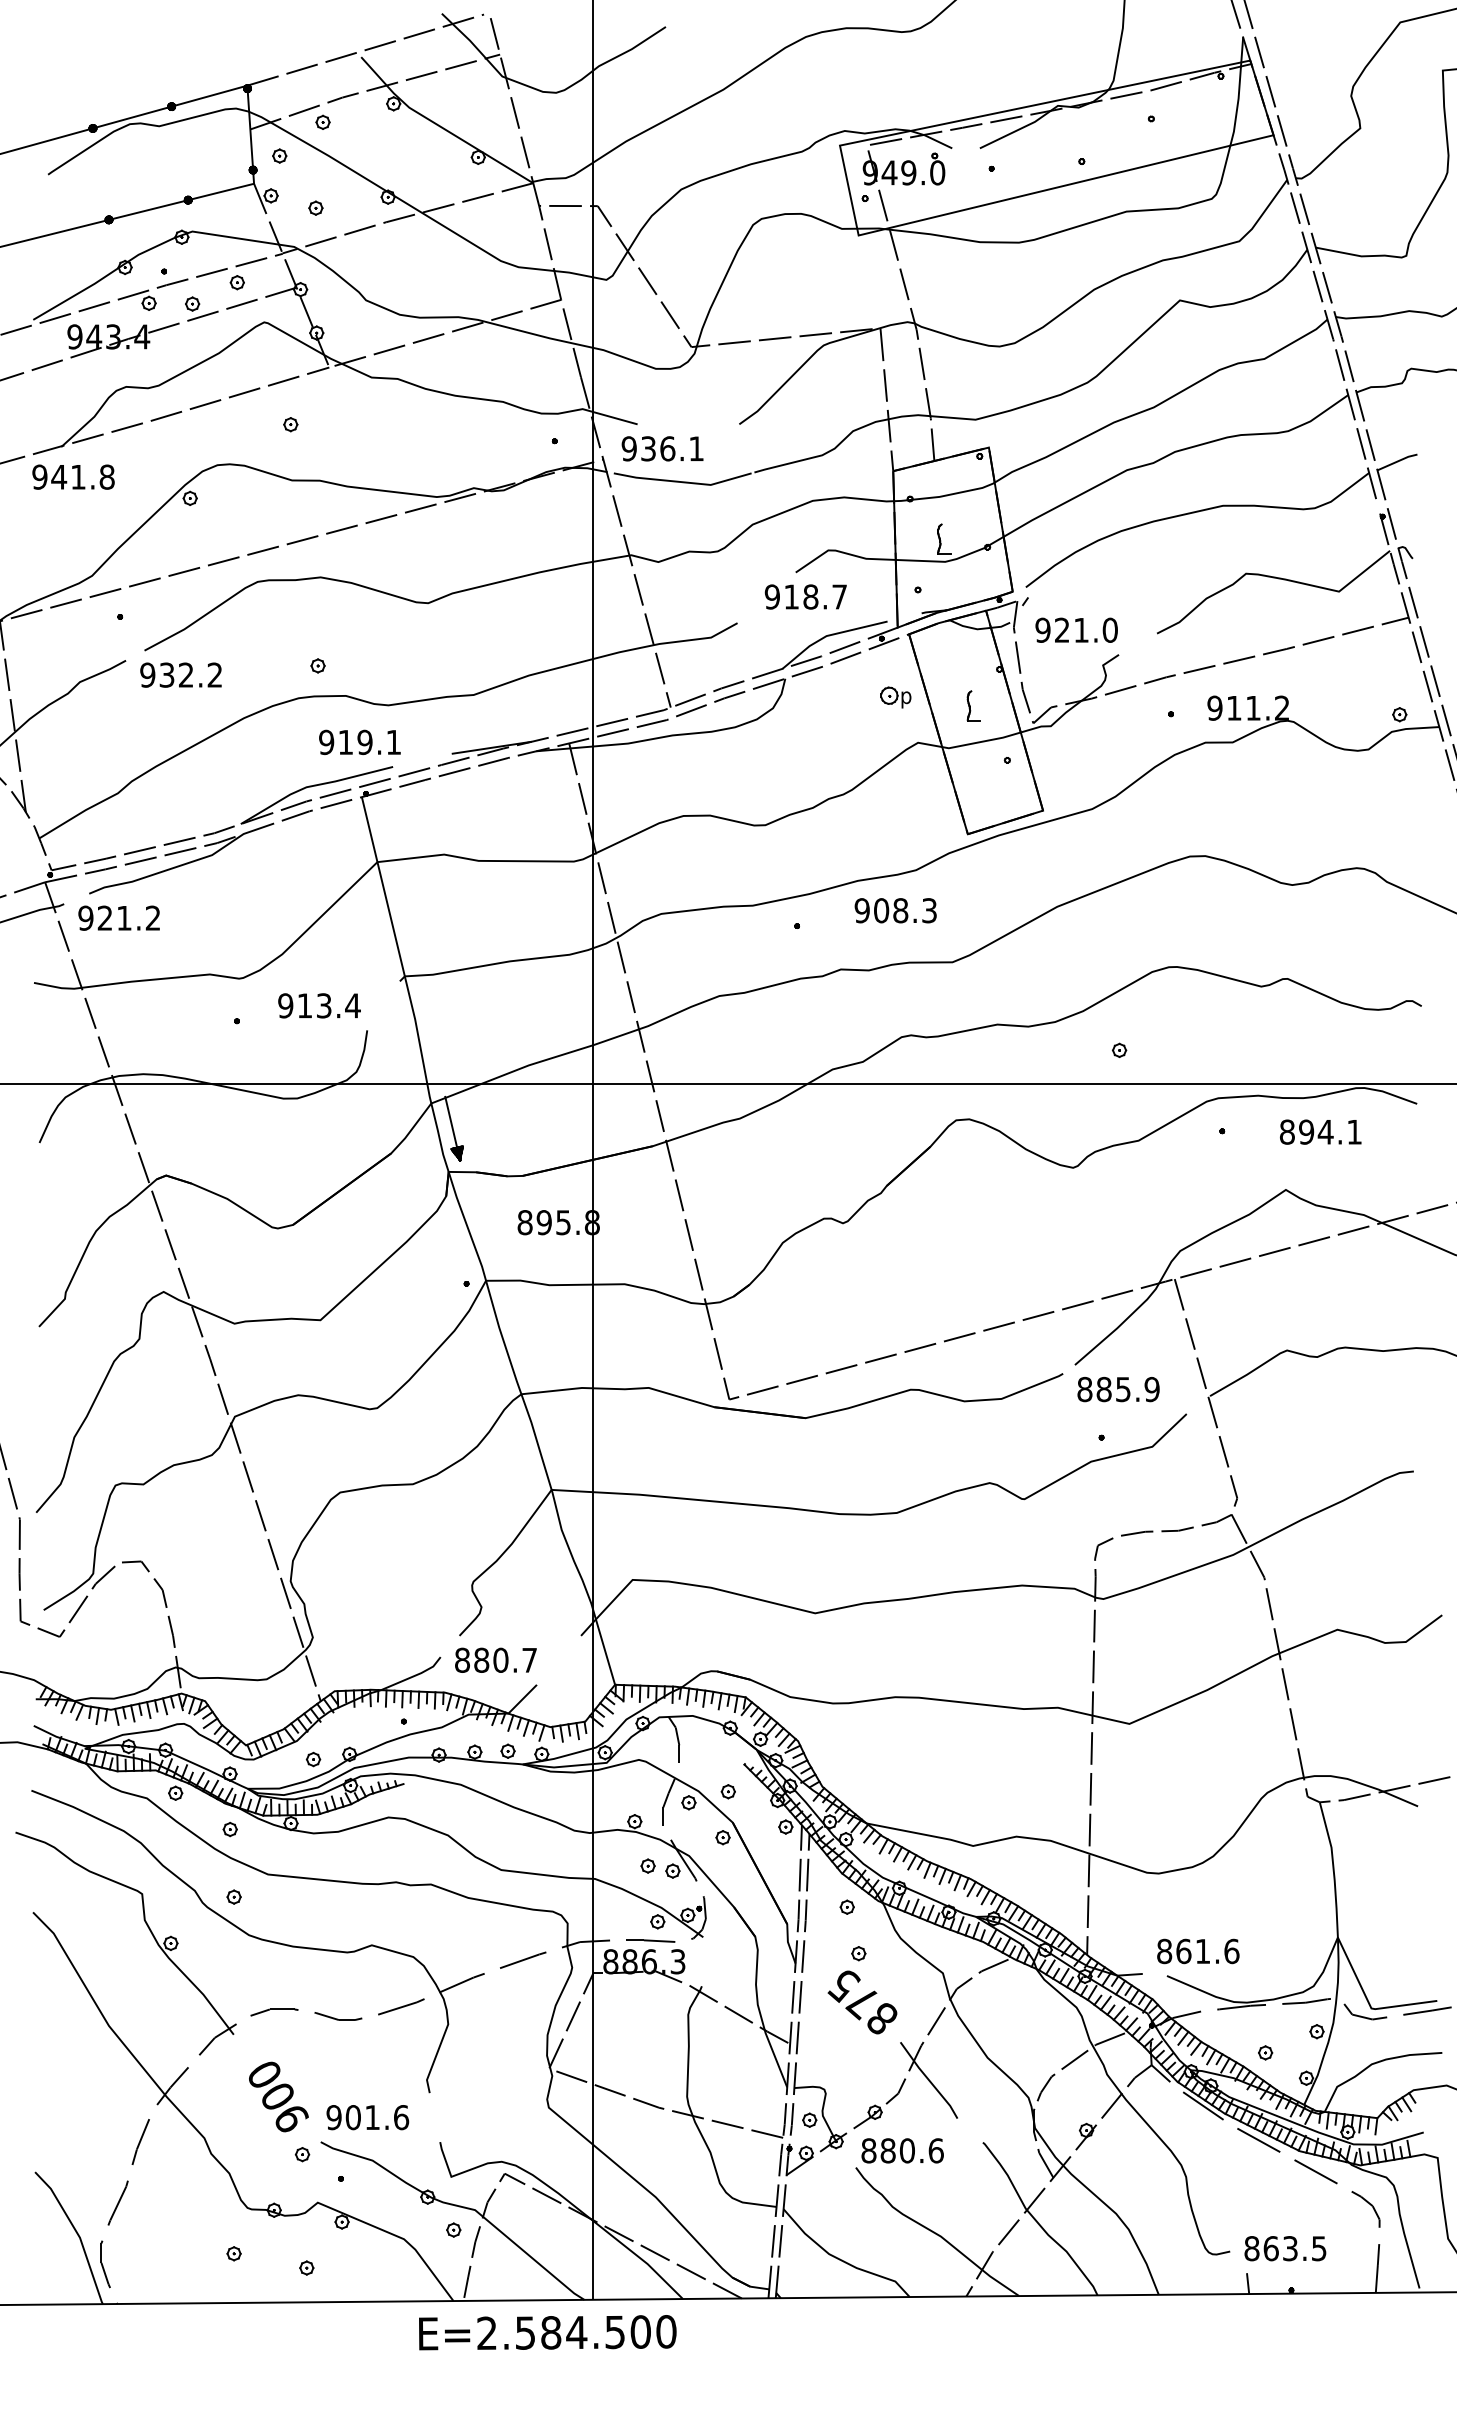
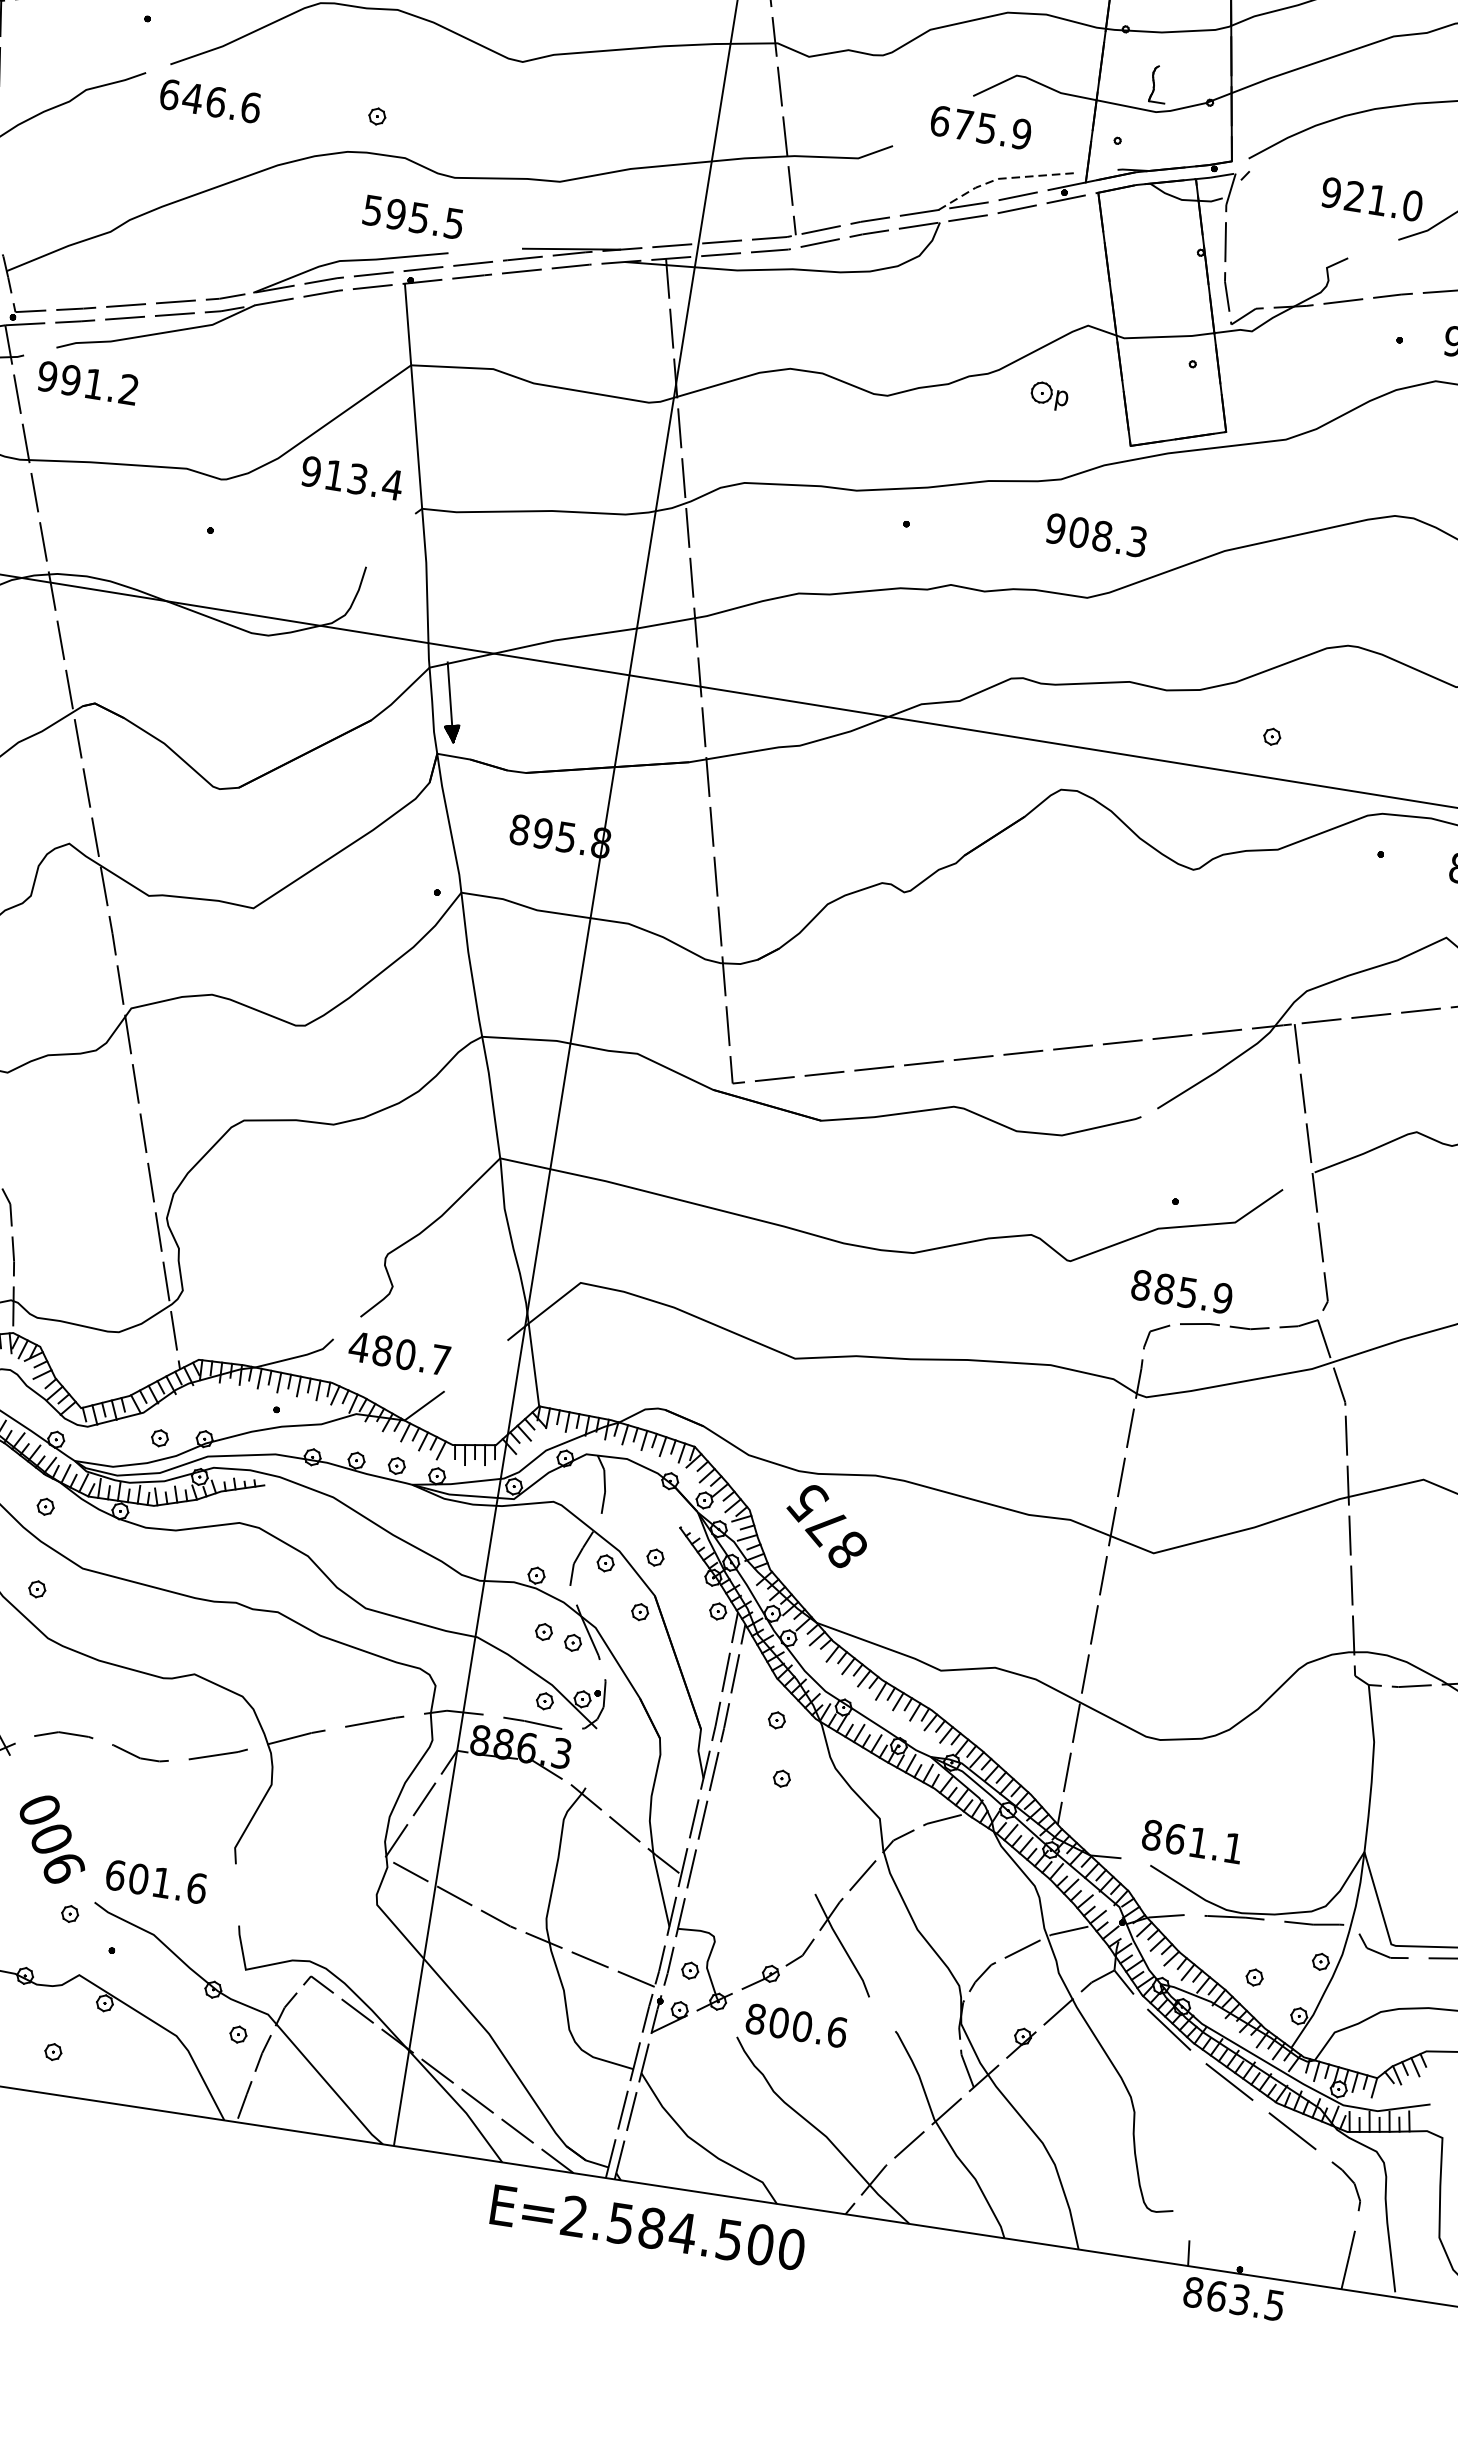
text: (805, 596) -> (980, 126), 918.7 -> 675.9
text: (1076, 629) -> (1372, 198), moved
line: (829, 635) -> (1001, 178), solid -> dashed
text: (181, 674) -> (210, 100), 932.2 -> 646.6
part: (895, 697) -> (1048, 395), moved
part: (973, 705) -> (1162, 291), removed
text: (359, 742) -> (412, 217), 919.1 -> 595.5
text: (895, 910) -> (1096, 535), moved
text: (104, 917) -> (70, 379), 921.2 -> 991.2
text: (319, 1005) -> (352, 477), moved
text: (1118, 1389) -> (1182, 1291), moved
text: (462, 1659) -> (359, 1346), 880.7 -> 480.7
text: (1231, 1951) -> (1233, 1848), 861.6 -> 861.1
text: (862, 2002) -> (826, 1526), moved
text: (333, 2117) -> (114, 1875), 901.6 -> 601.6
text: (887, 2150) -> (778, 2022), 880.6 -> 800.6
text: (1285, 2248) -> (1234, 2298), moved
text: (547, 2332) -> (647, 2227), moved

